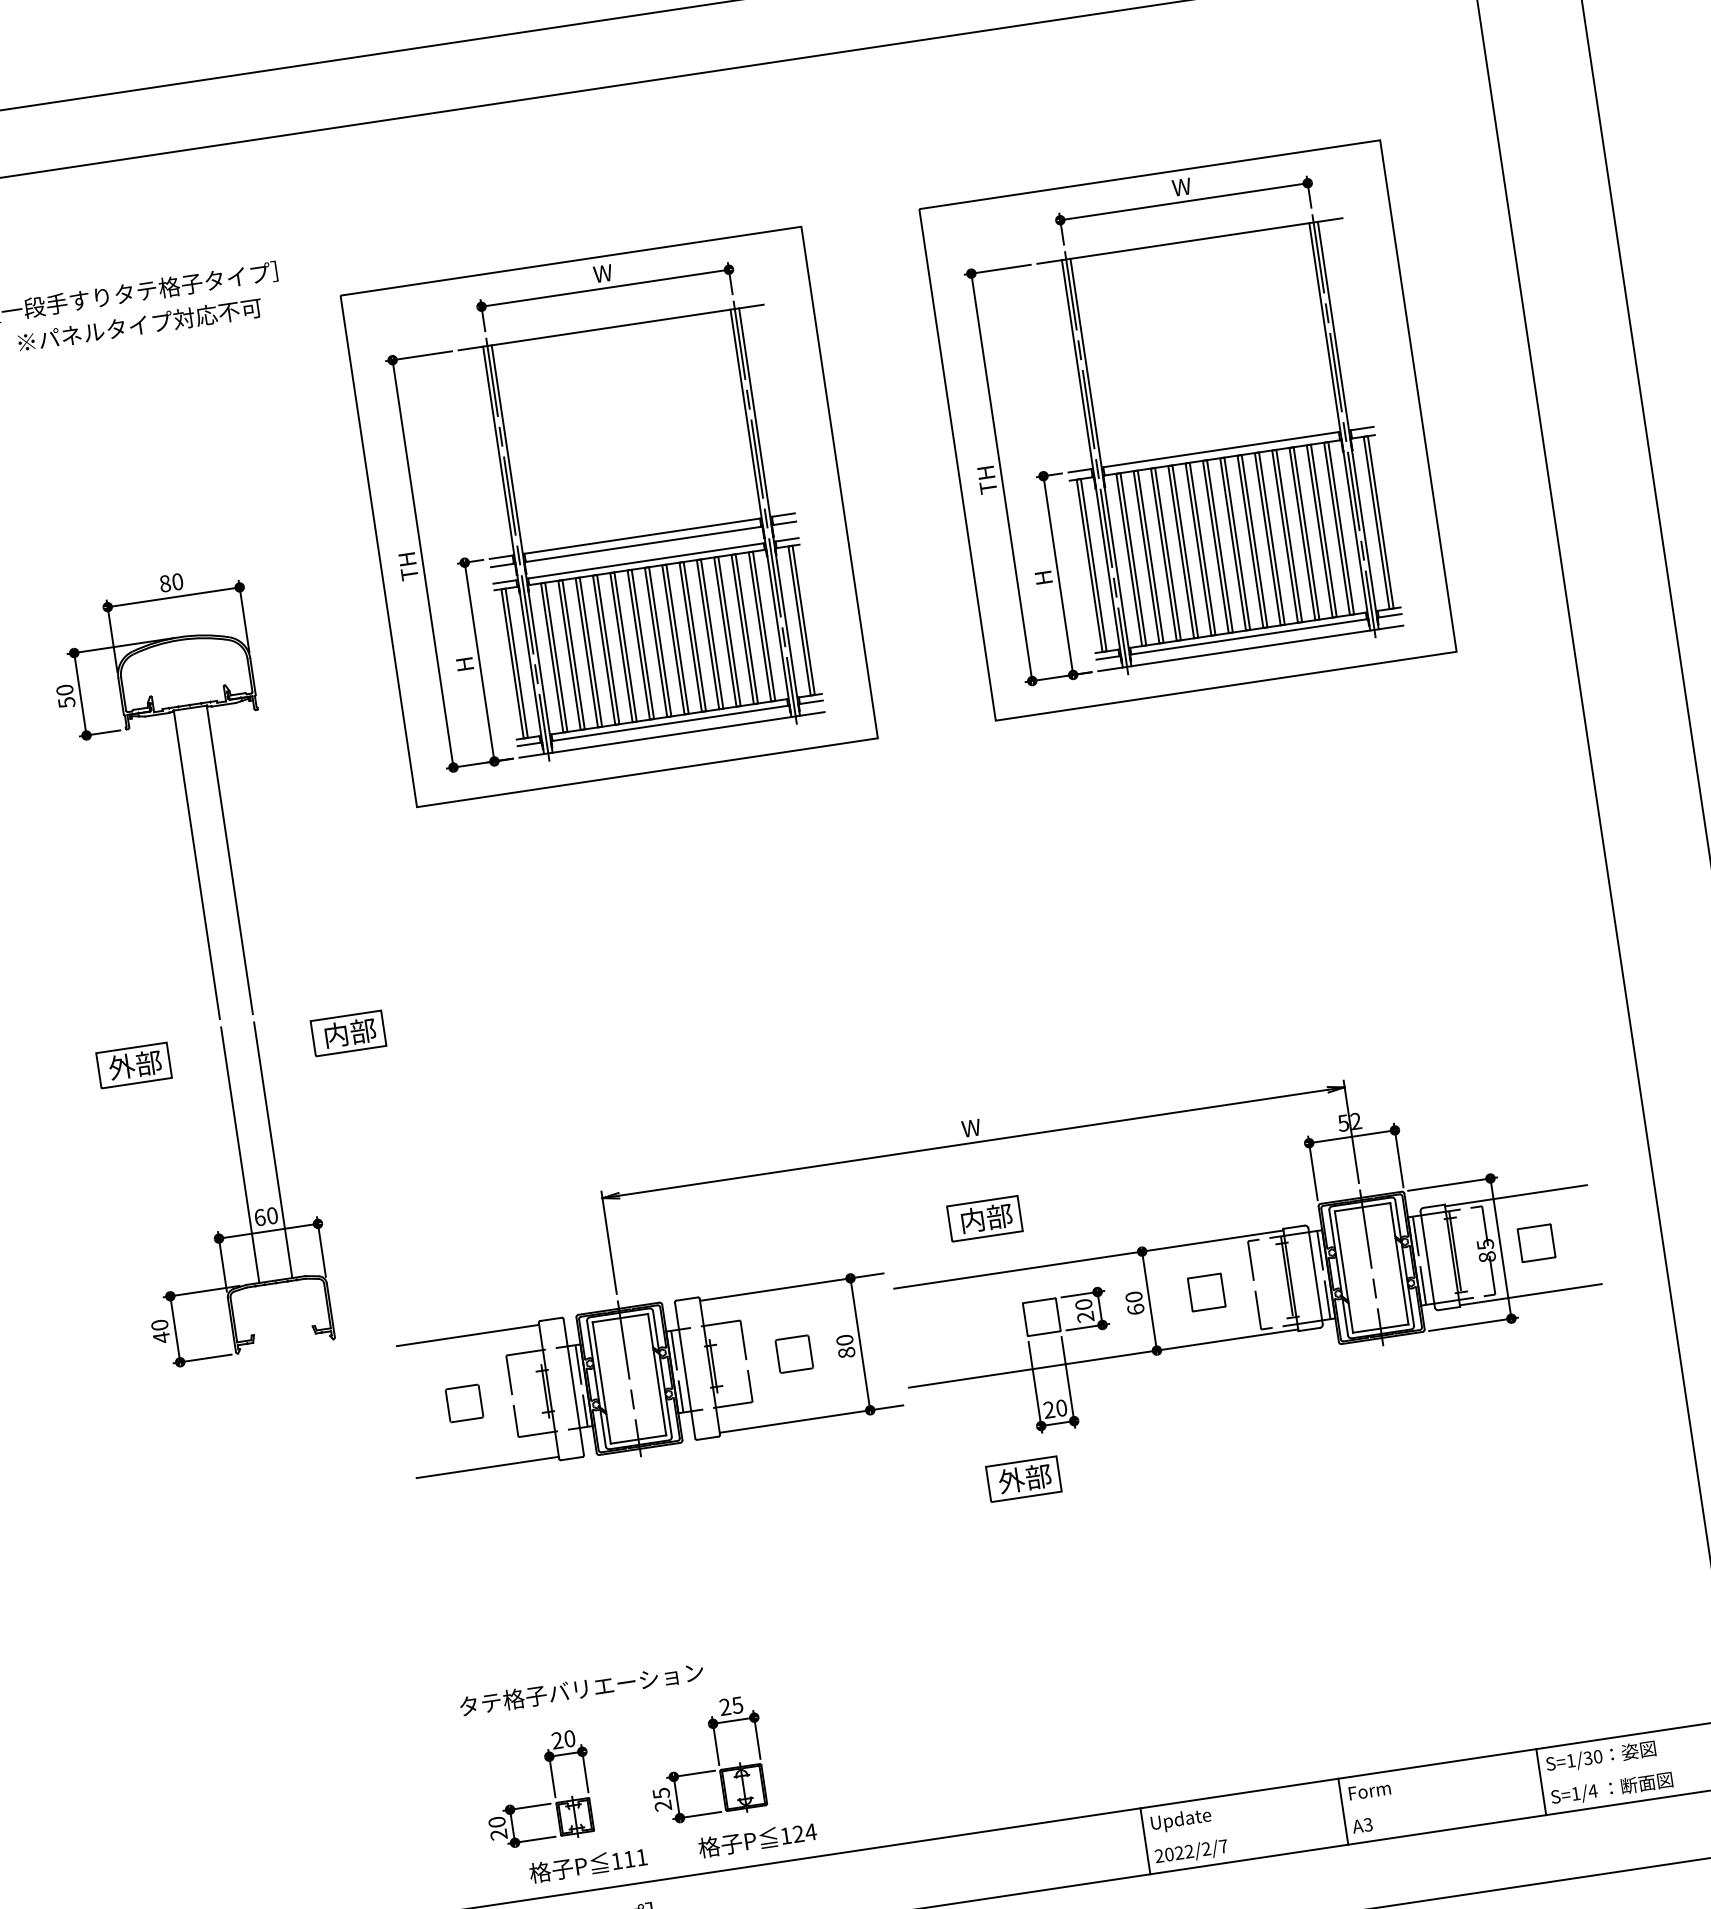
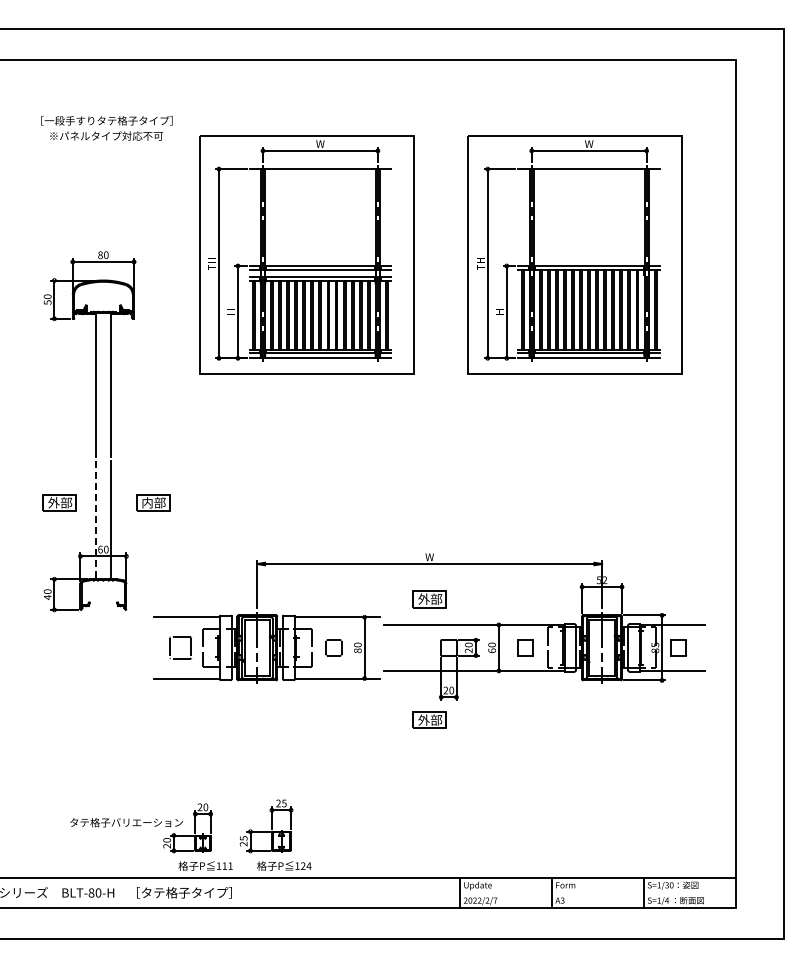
part: (348, 1032) -> (153, 502), moved
part: (133, 1064) -> (59, 502), moved
line: (239, 1156) -> (95, 520), solid -> dashed
text: (971, 1218) -> (423, 598), 内部 -> 外部
part: (463, 1402) -> (180, 647), size x1.4
text: (581, 1688) -> (126, 822), moved

